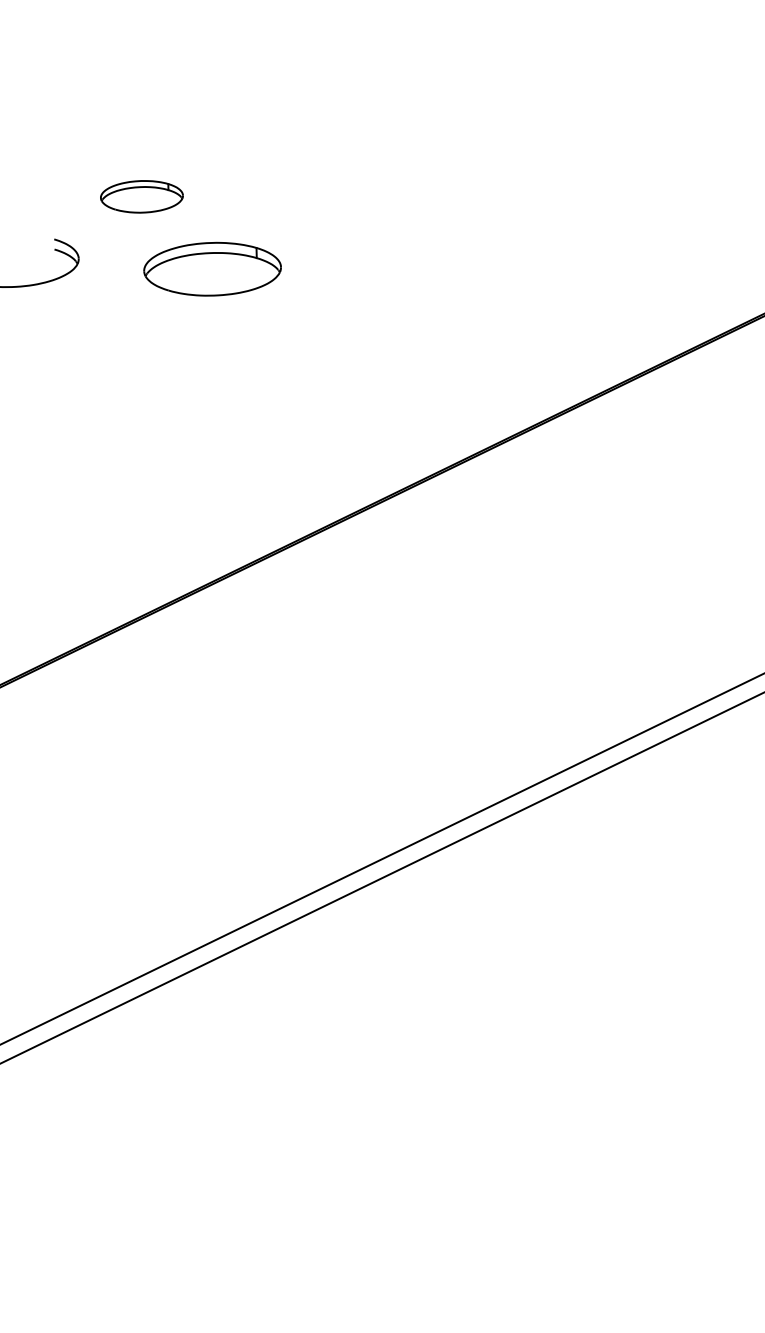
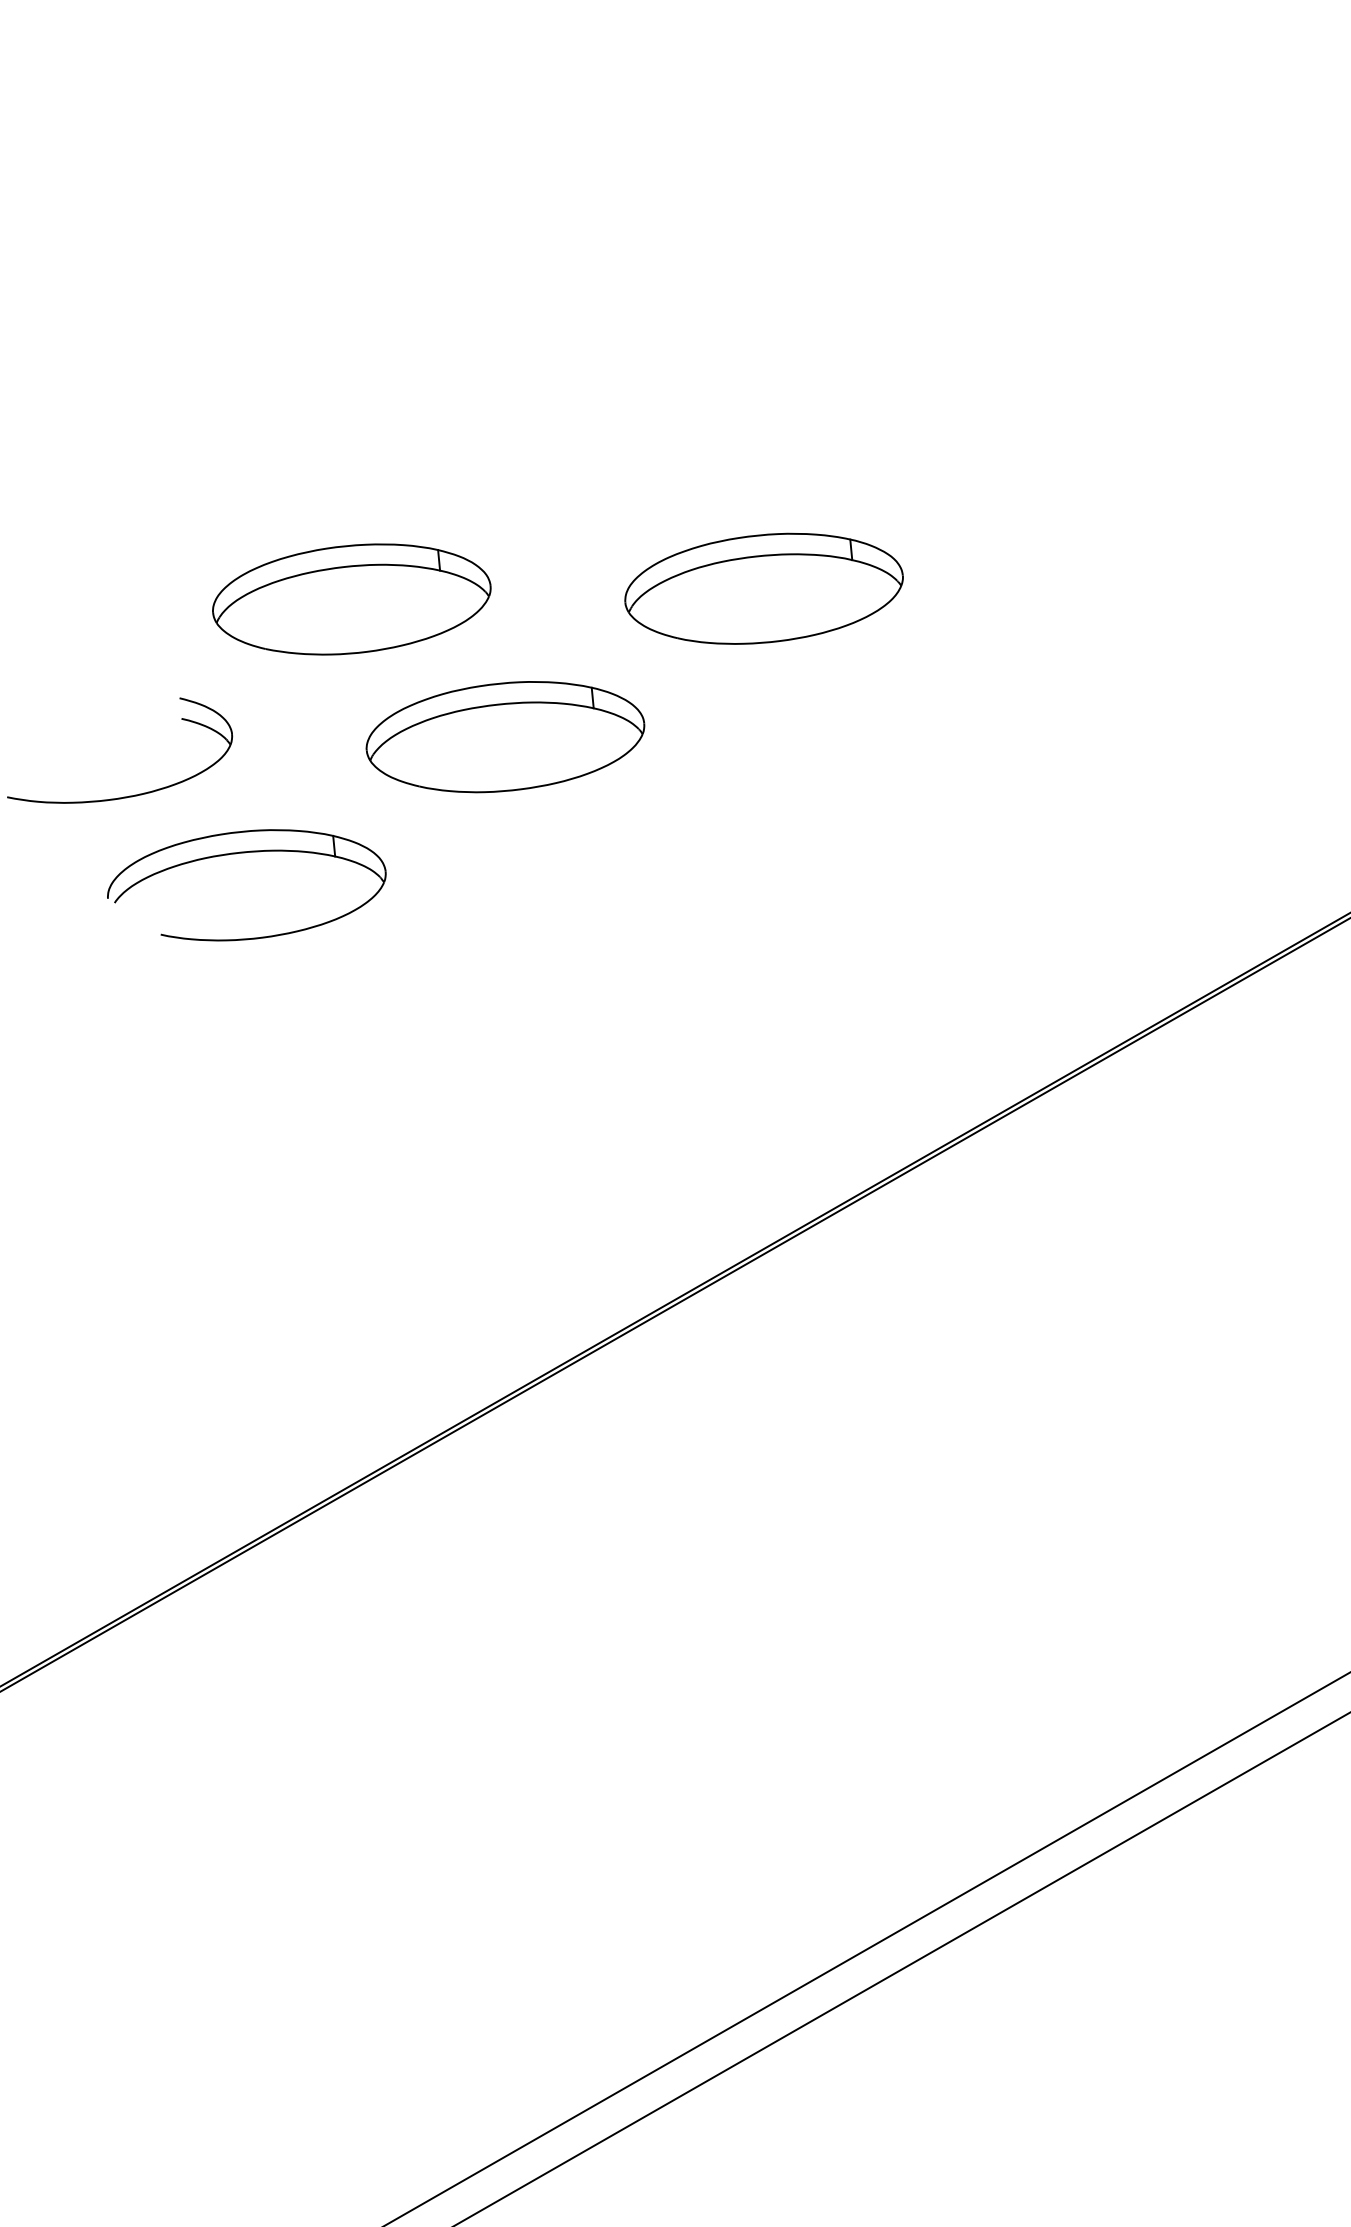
part: (141, 196) -> (350, 599), size x1.67
part: (344, 205) -> (764, 589), added
part: (76, 318) -> (235, 855), added

